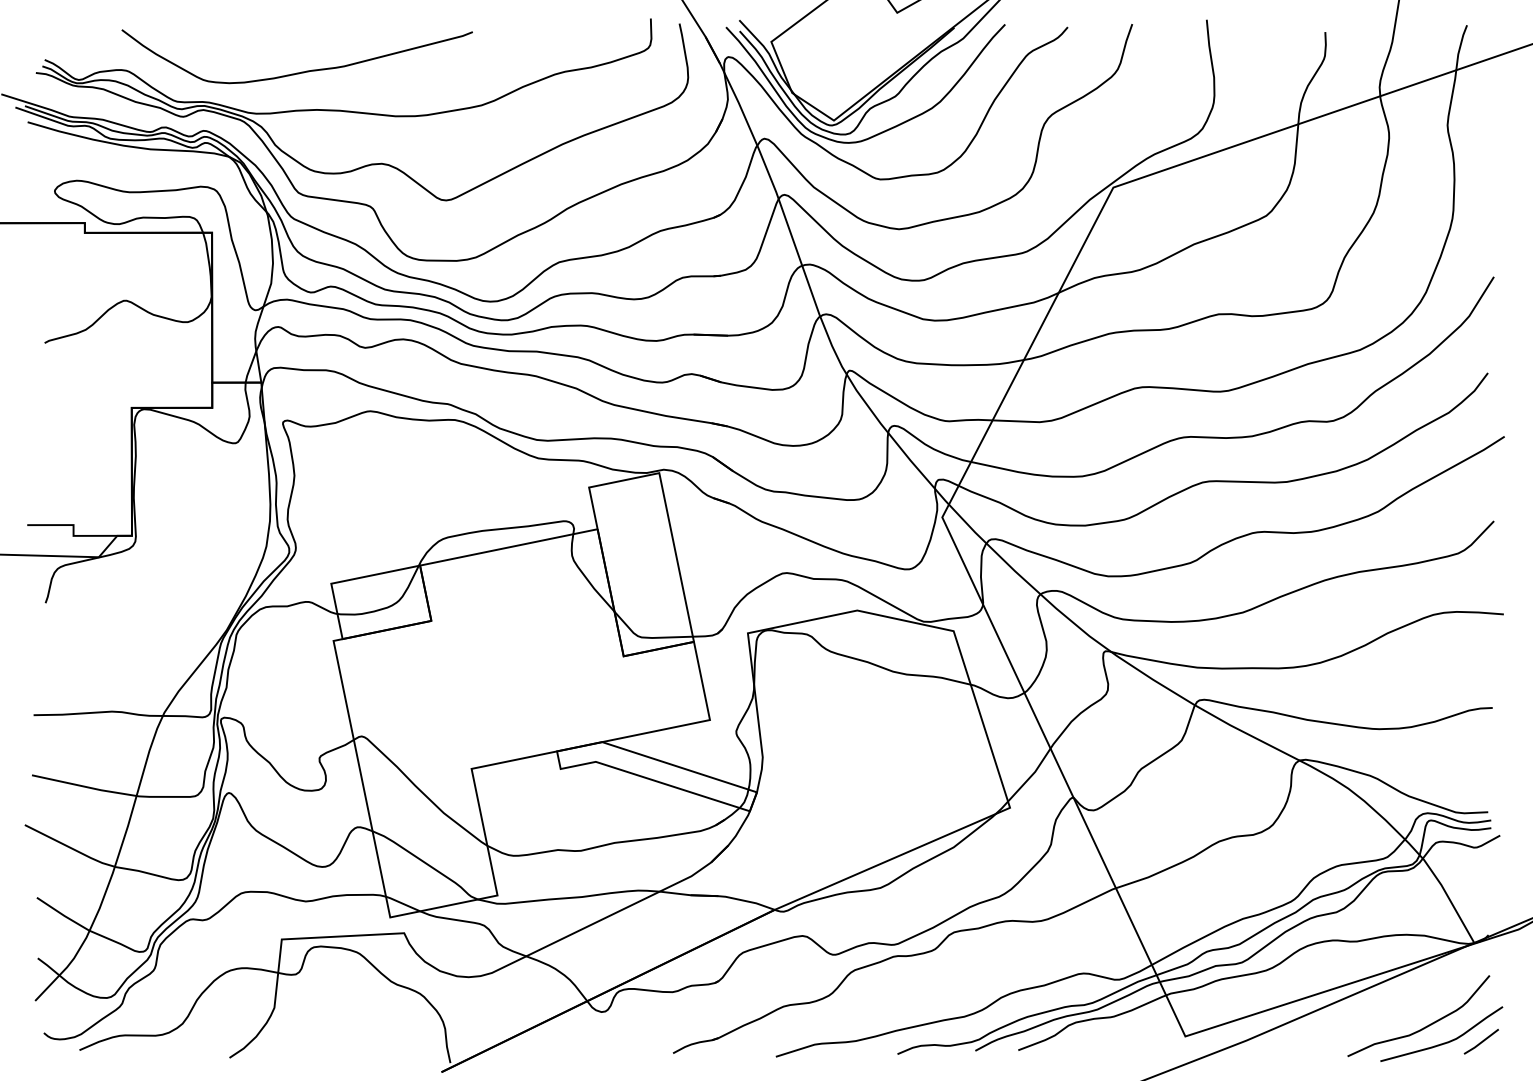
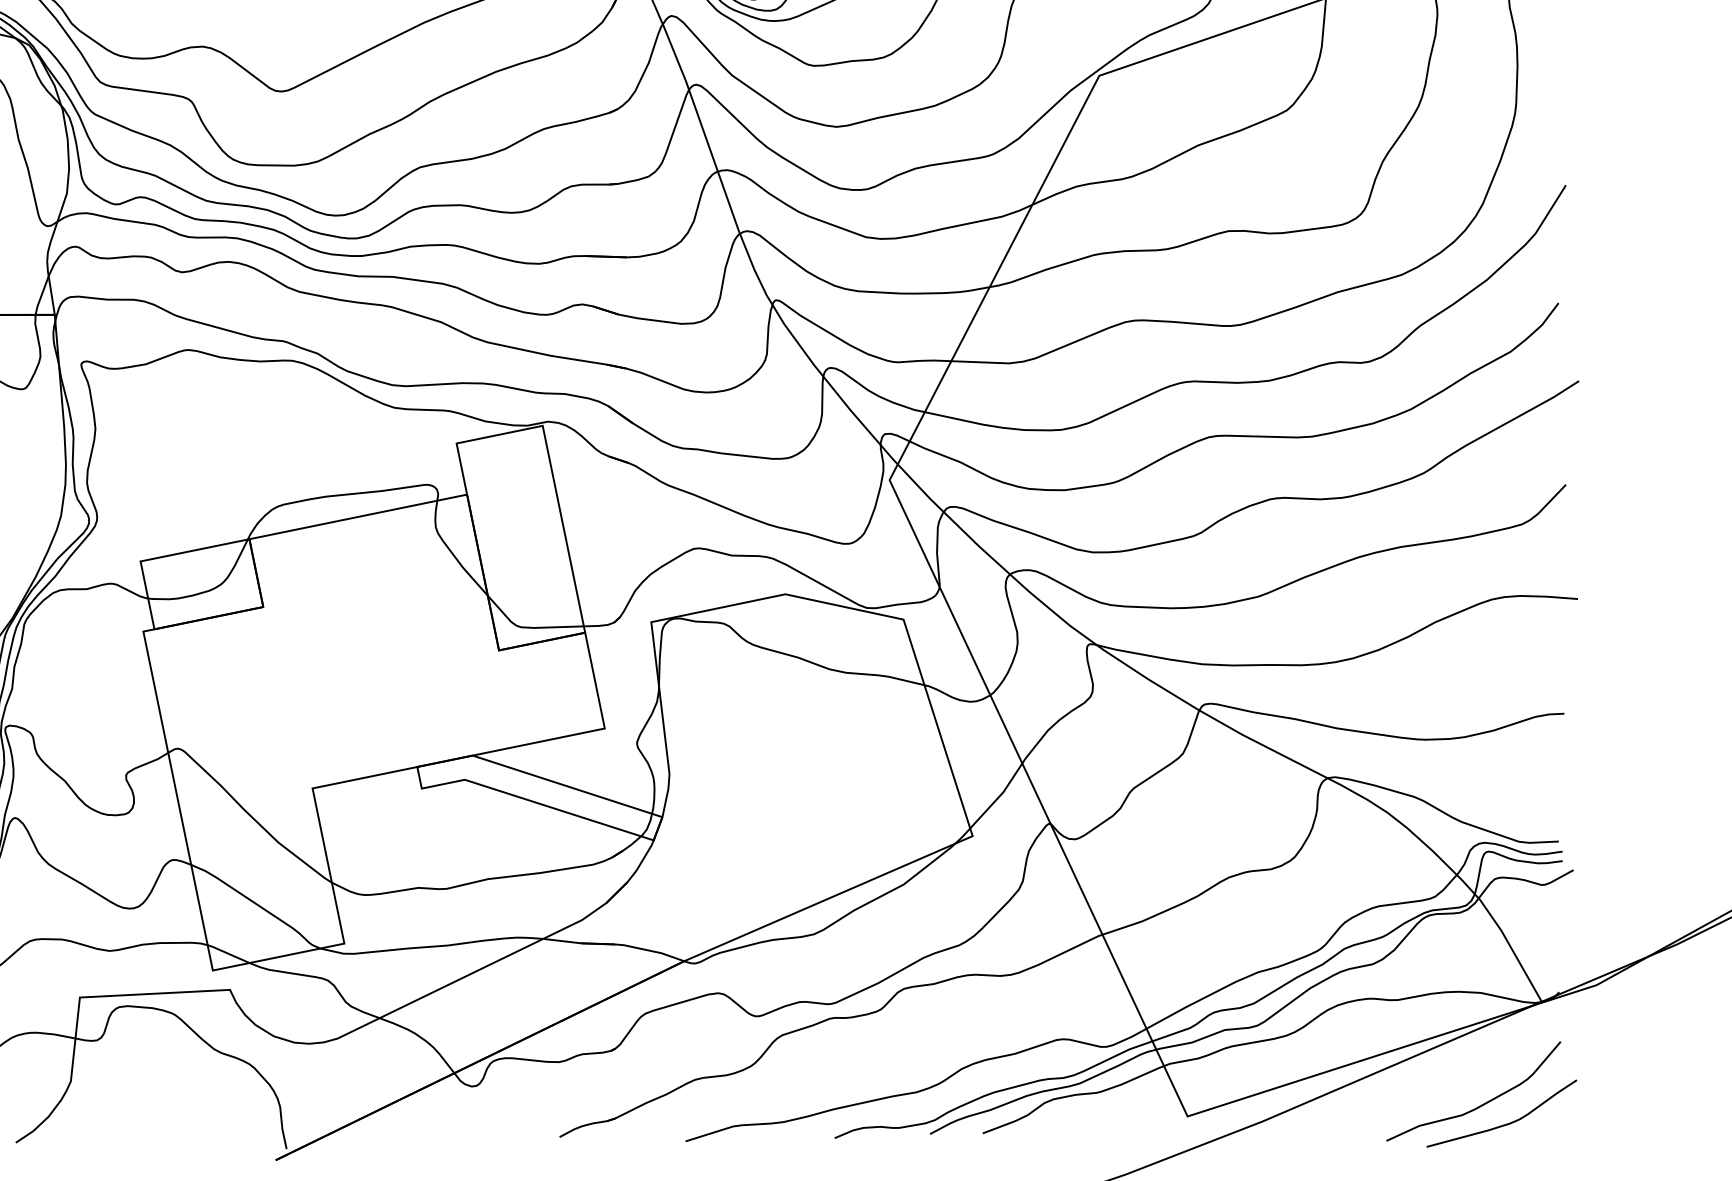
line: (1481, 1041) -> (1550, 1122), removed

